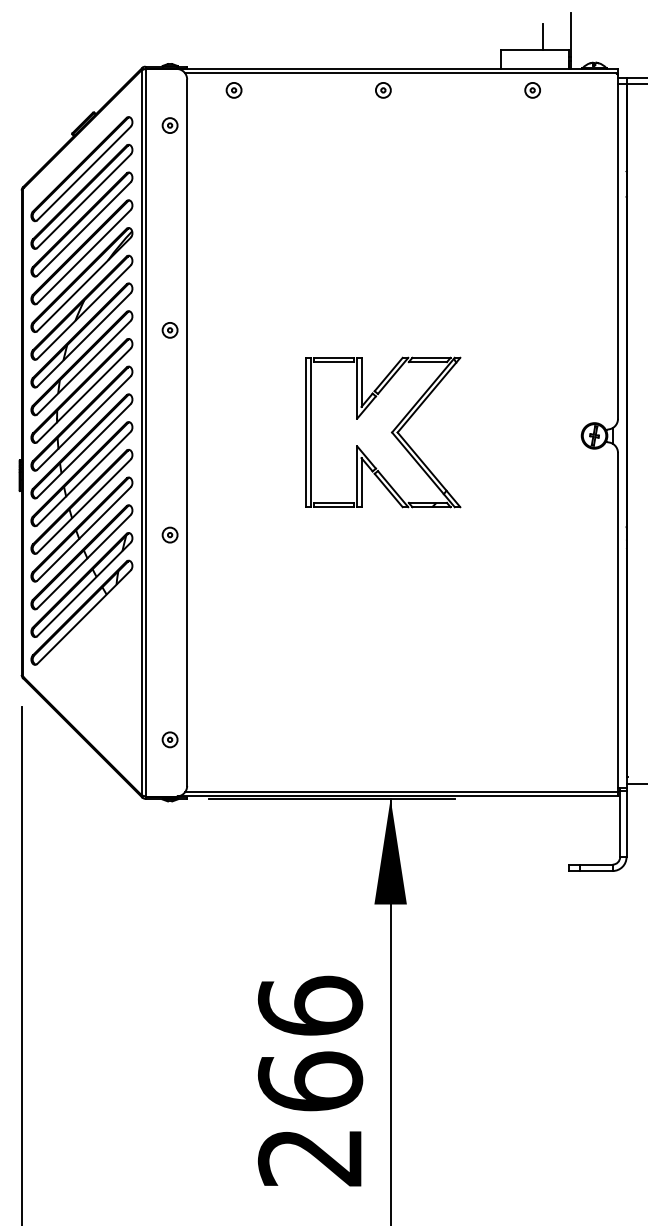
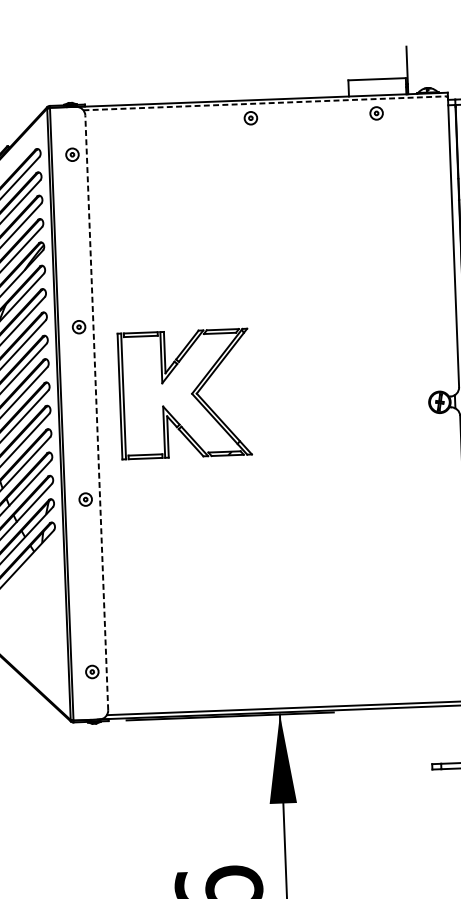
line: (543, 36) -> (383, 67), removed
line: (401, 73) -> (265, 103), solid -> dashed
part: (233, 90) -> (124, 123), removed
line: (187, 432) -> (97, 412), solid -> dashed
part: (391, 432) -> (191, 393), moved

